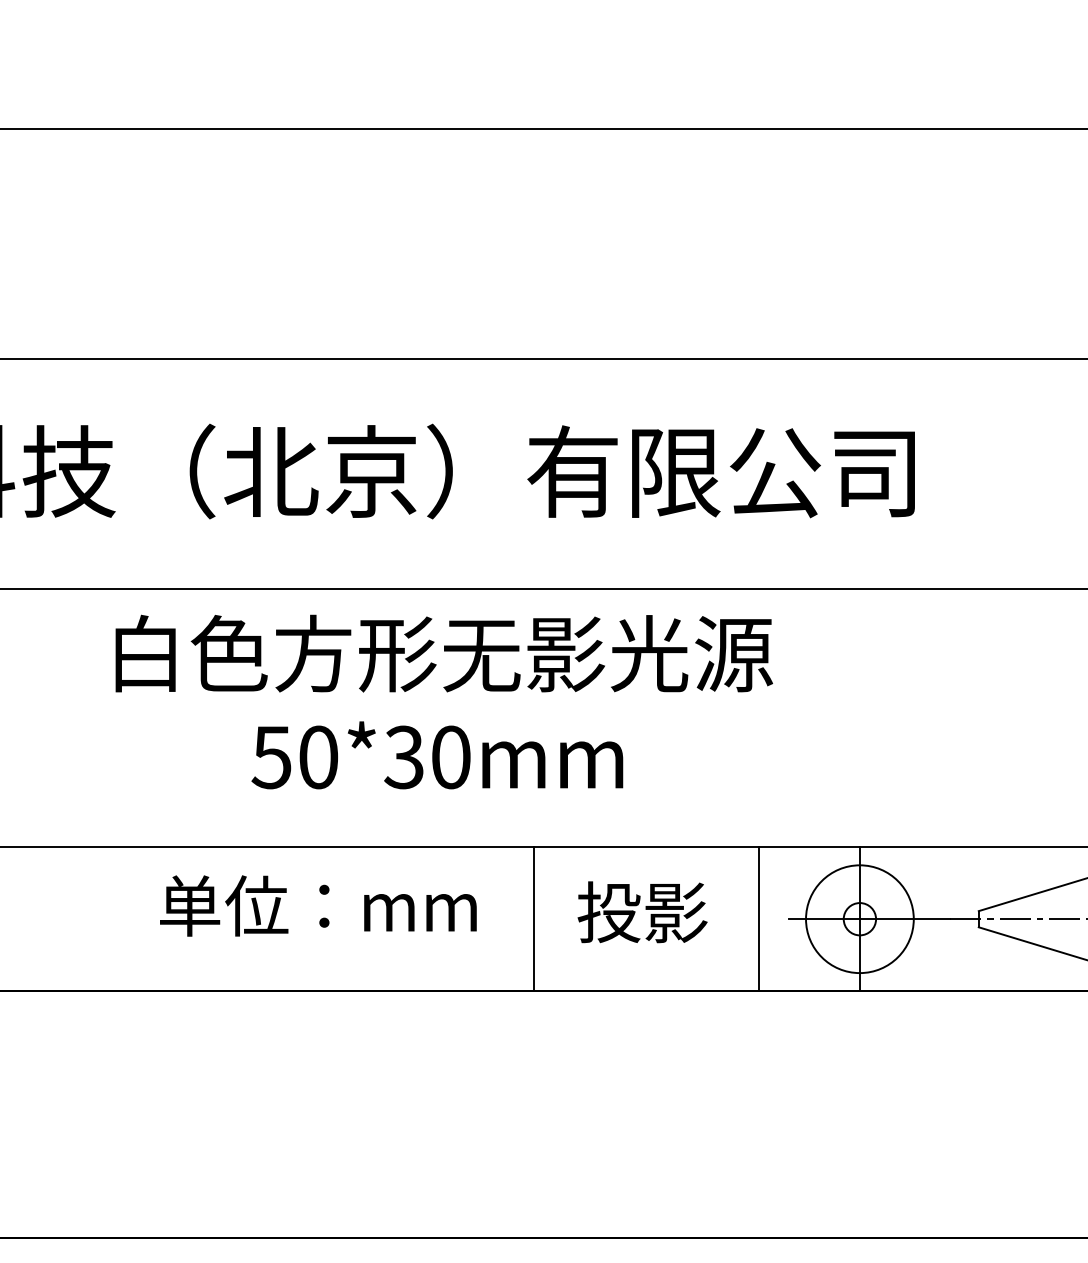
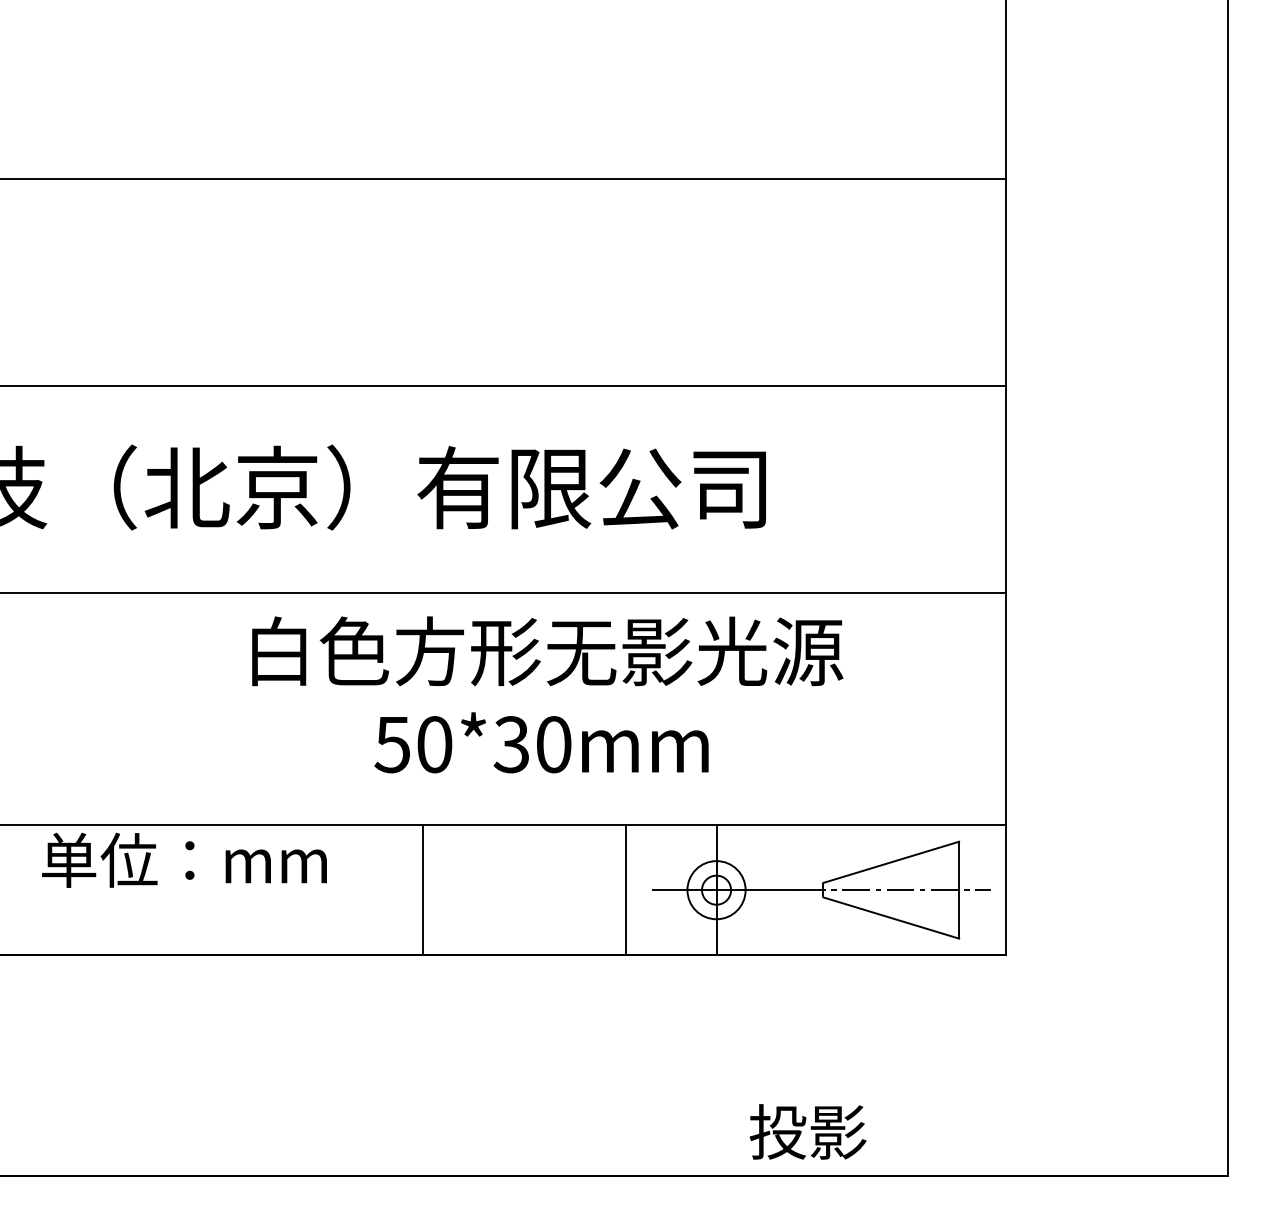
text: (444, 701) -> (547, 694), moved
text: (318, 905) -> (184, 859), moved
text: (641, 911) -> (807, 1131), moved
circle: (859, 918) -> (716, 889), size x0.6

